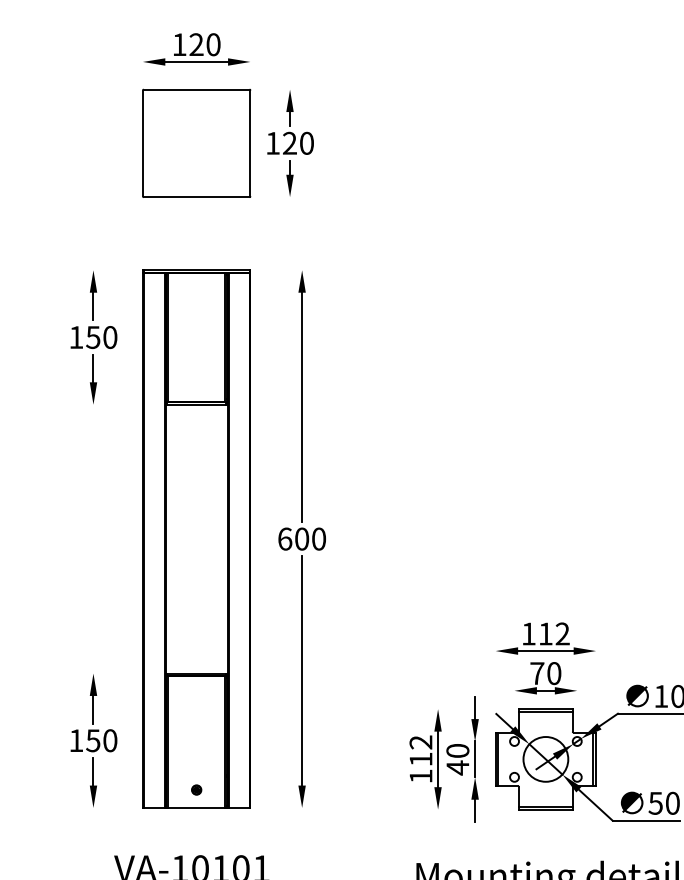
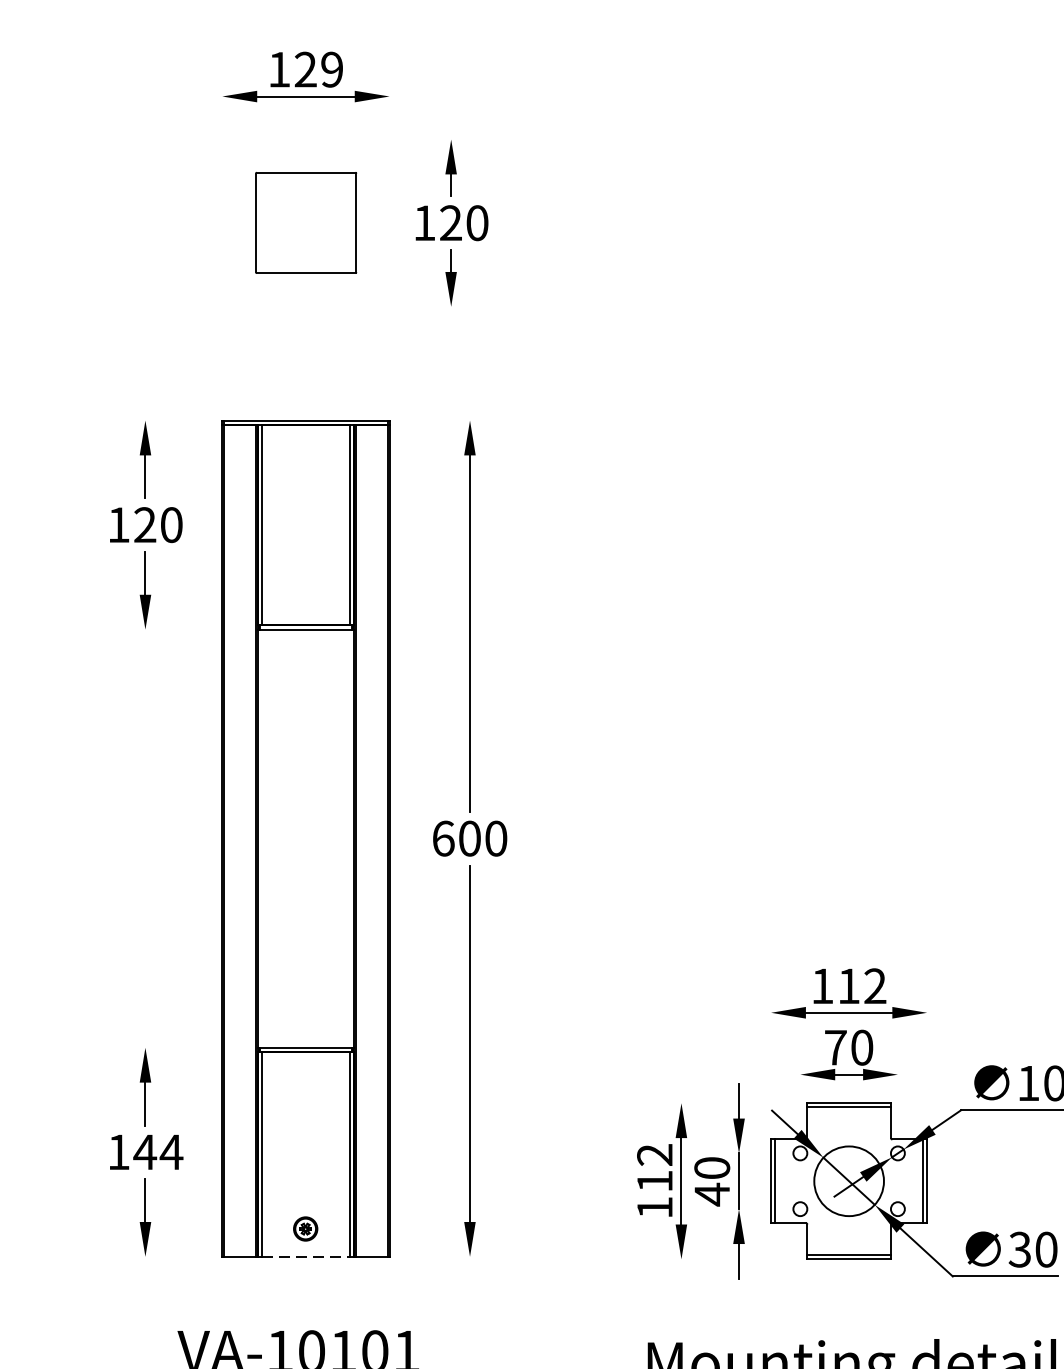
text: (213, 44) -> (332, 69), 120 -> 129
part: (196, 142) -> (305, 221), size x0.6
text: (93, 337) -> (145, 525), 150 -> 120
text: (101, 740) -> (157, 1151), 150 -> 144
part: (196, 789) -> (305, 1228), size x1.6
text: (655, 802) -> (1019, 1248), 50 -> 30
line: (197, 807) -> (307, 1256), solid -> dashed

